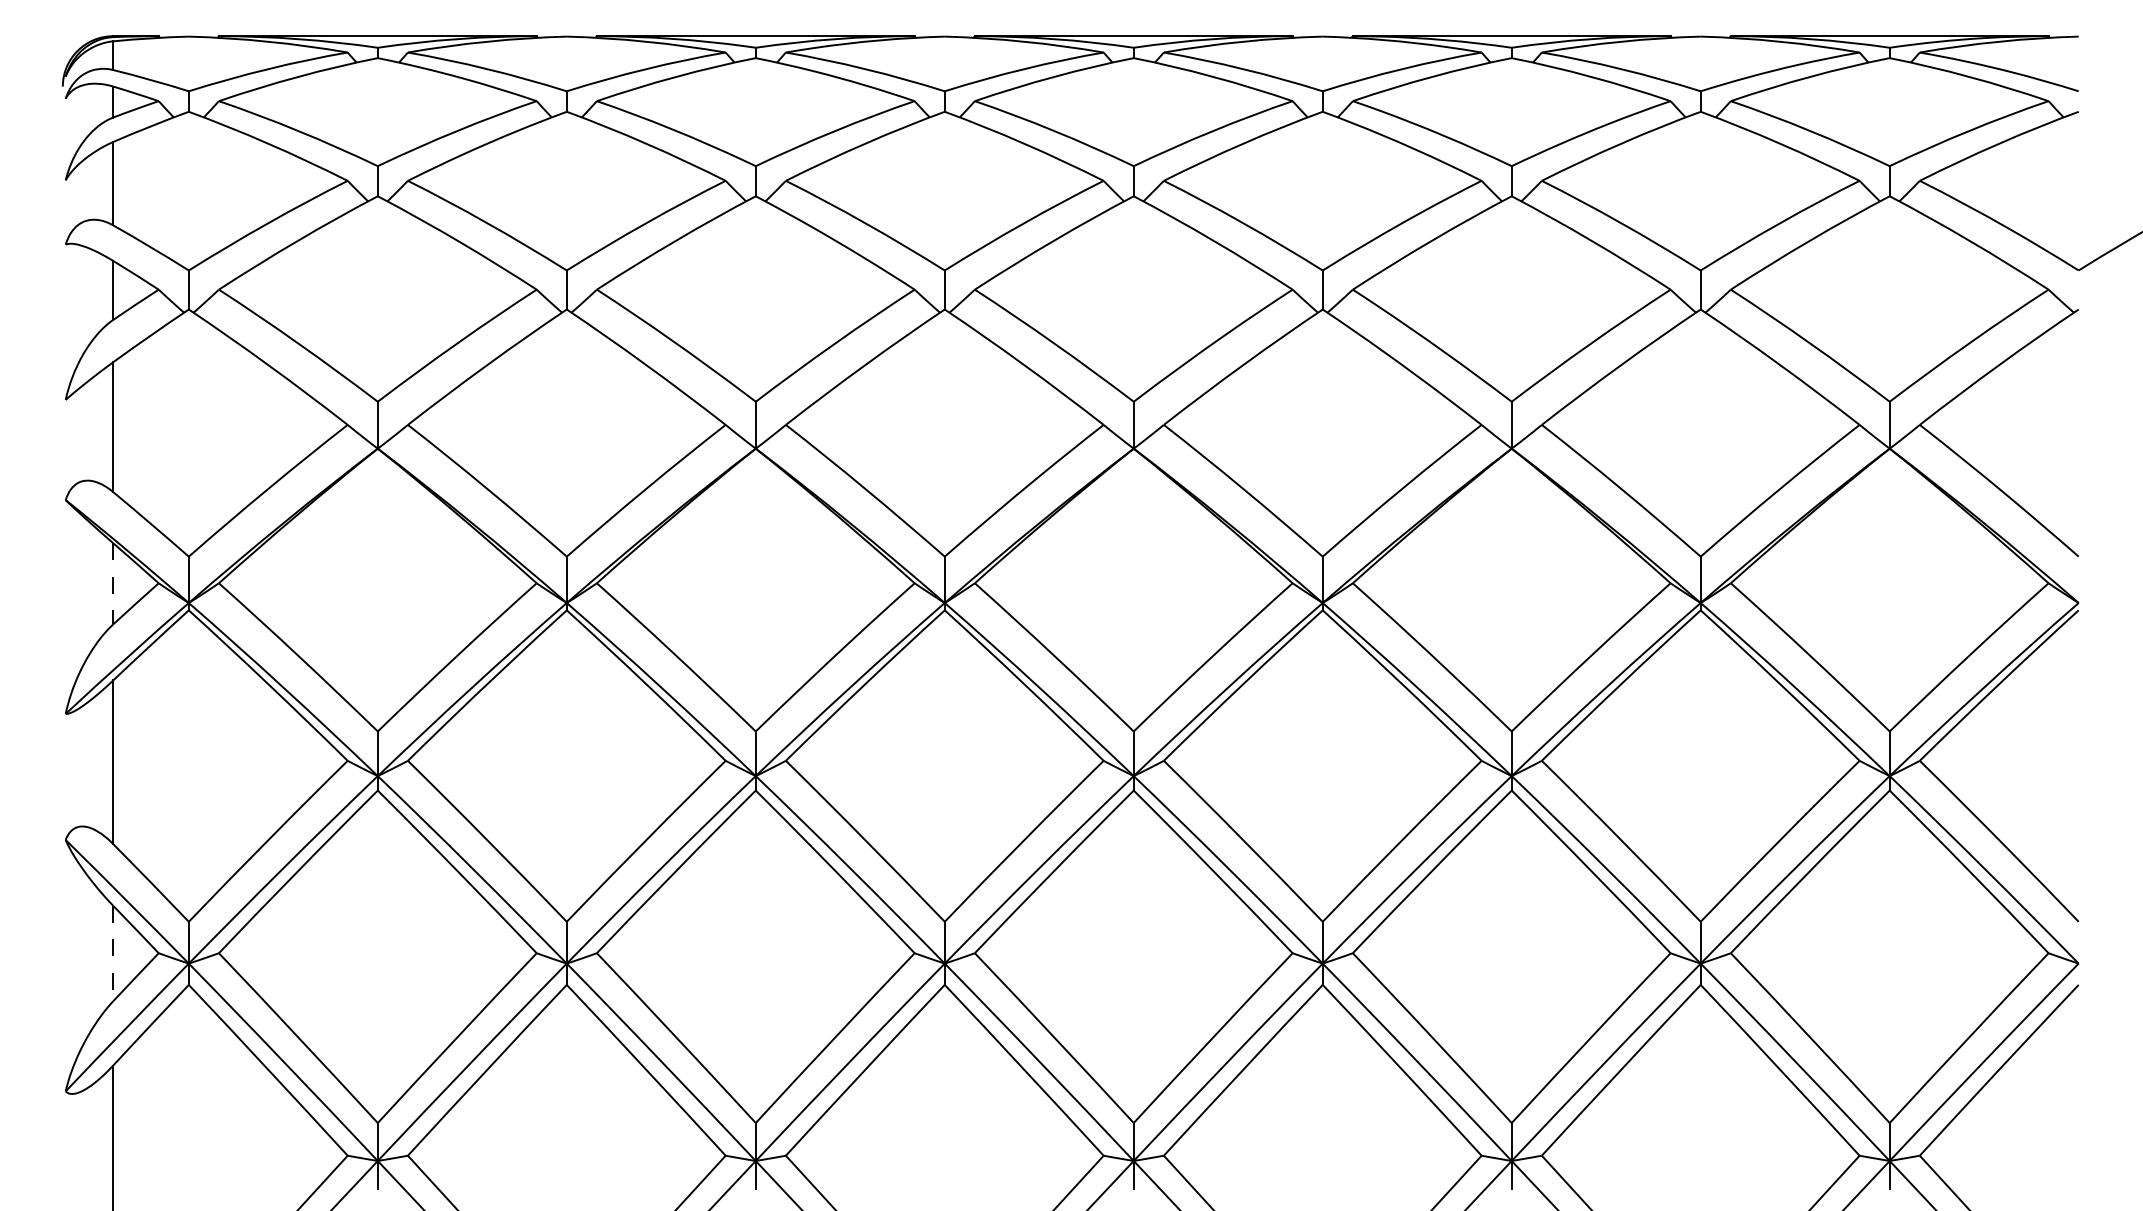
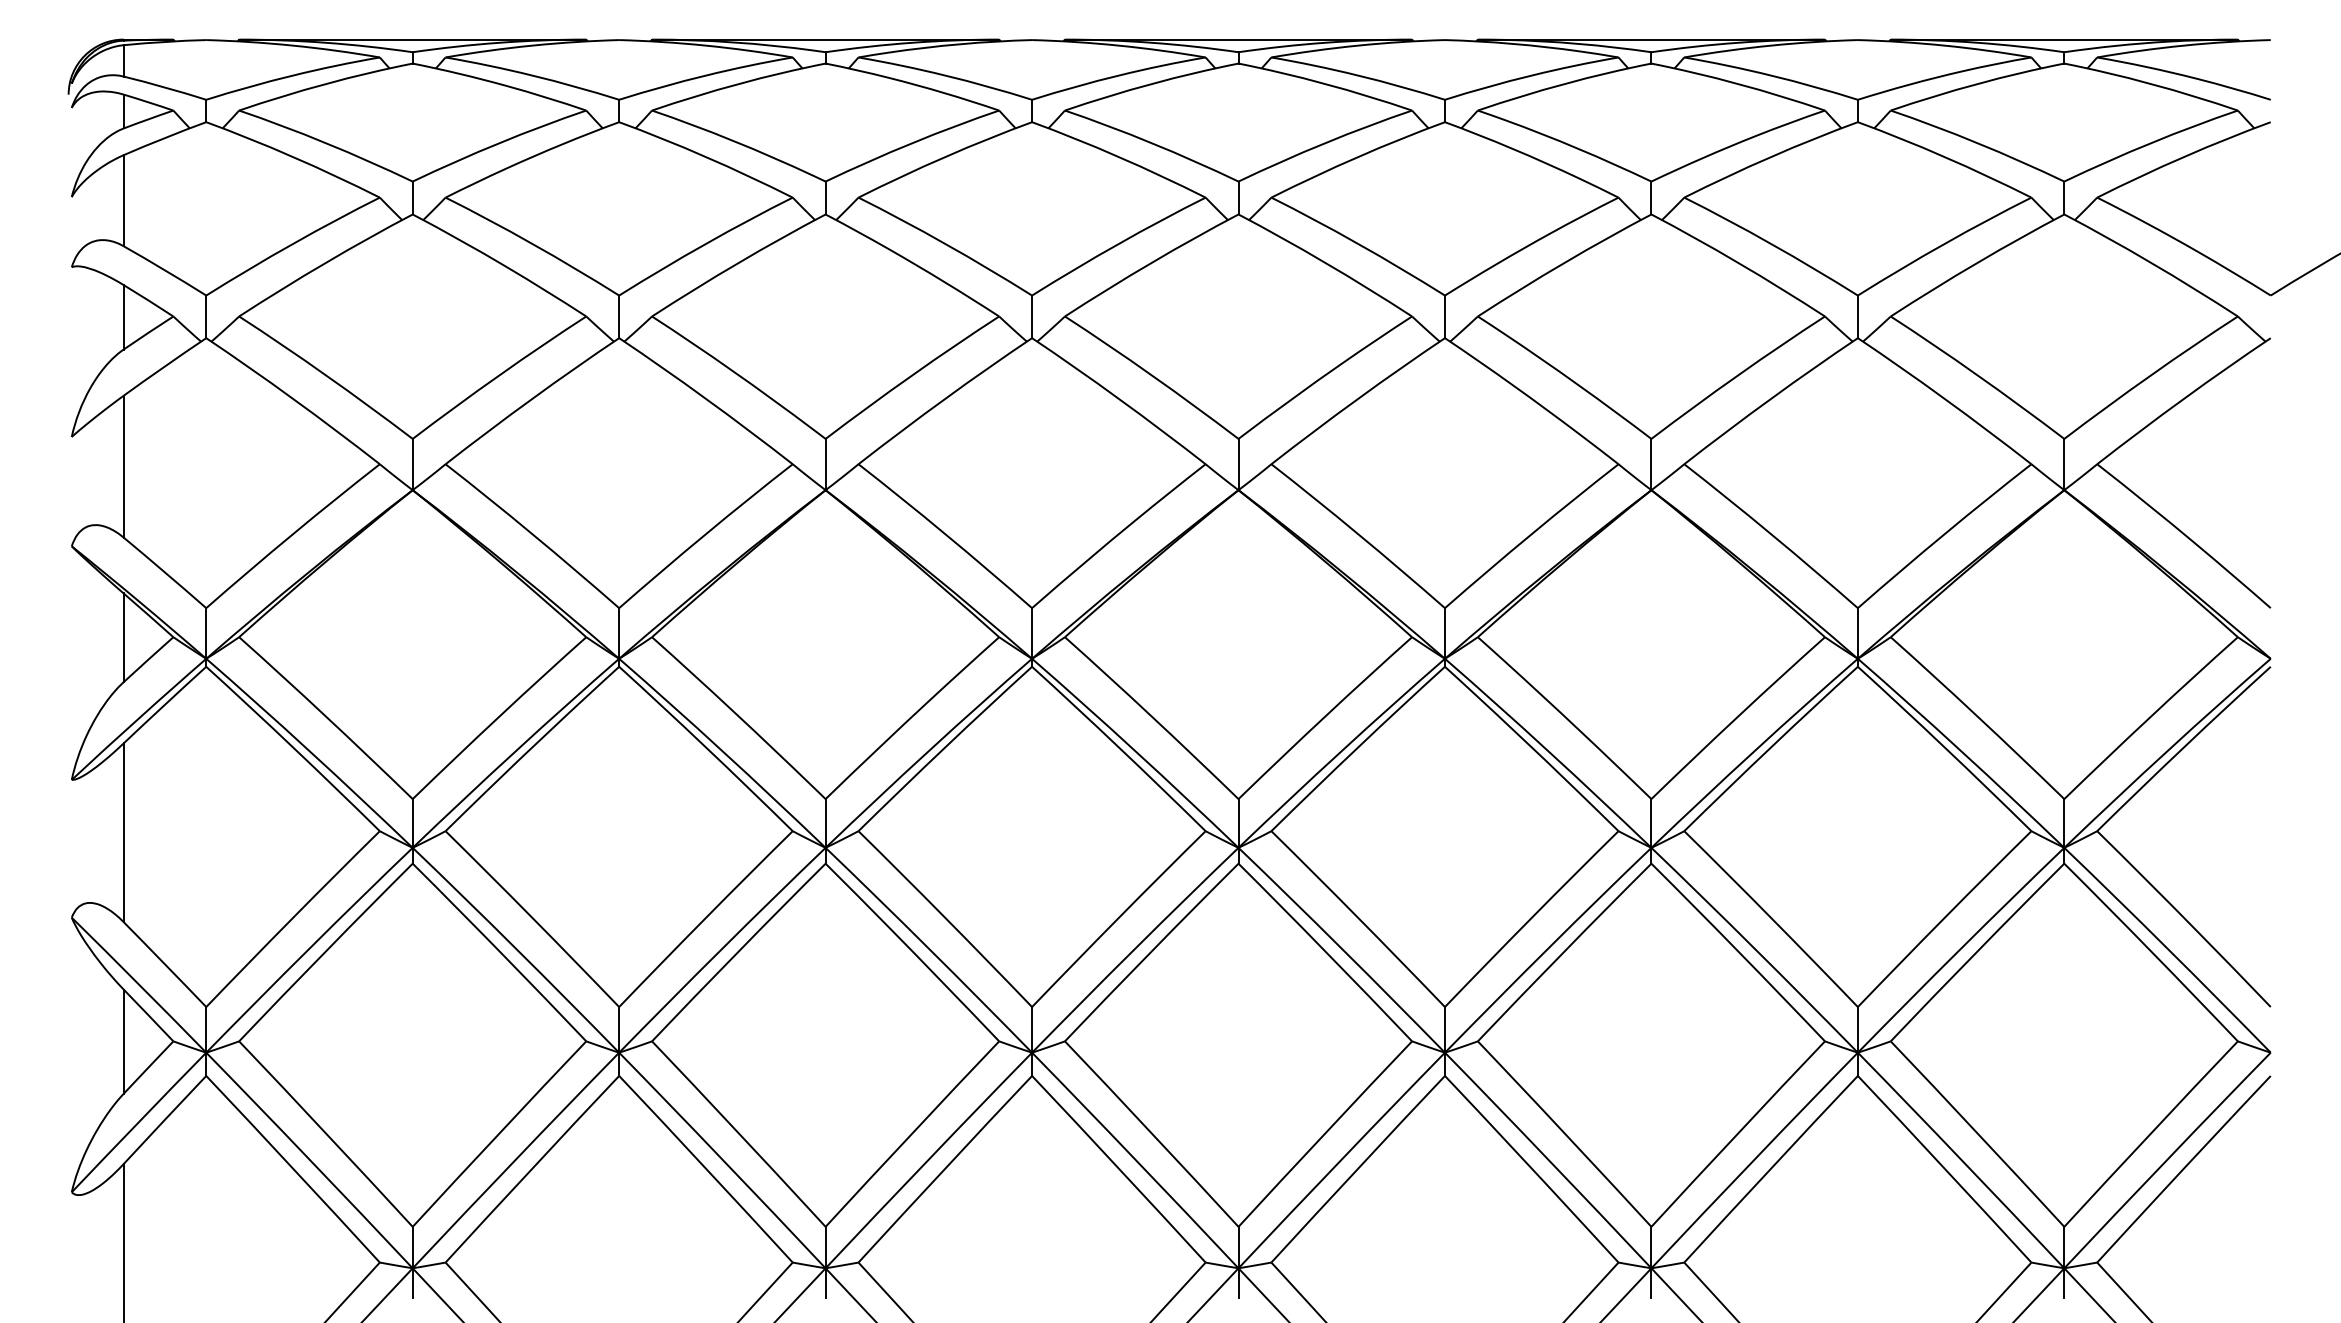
line: (113, 583) -> (123, 637), dashed -> solid
line: (113, 953) -> (123, 1041), dashed -> solid

